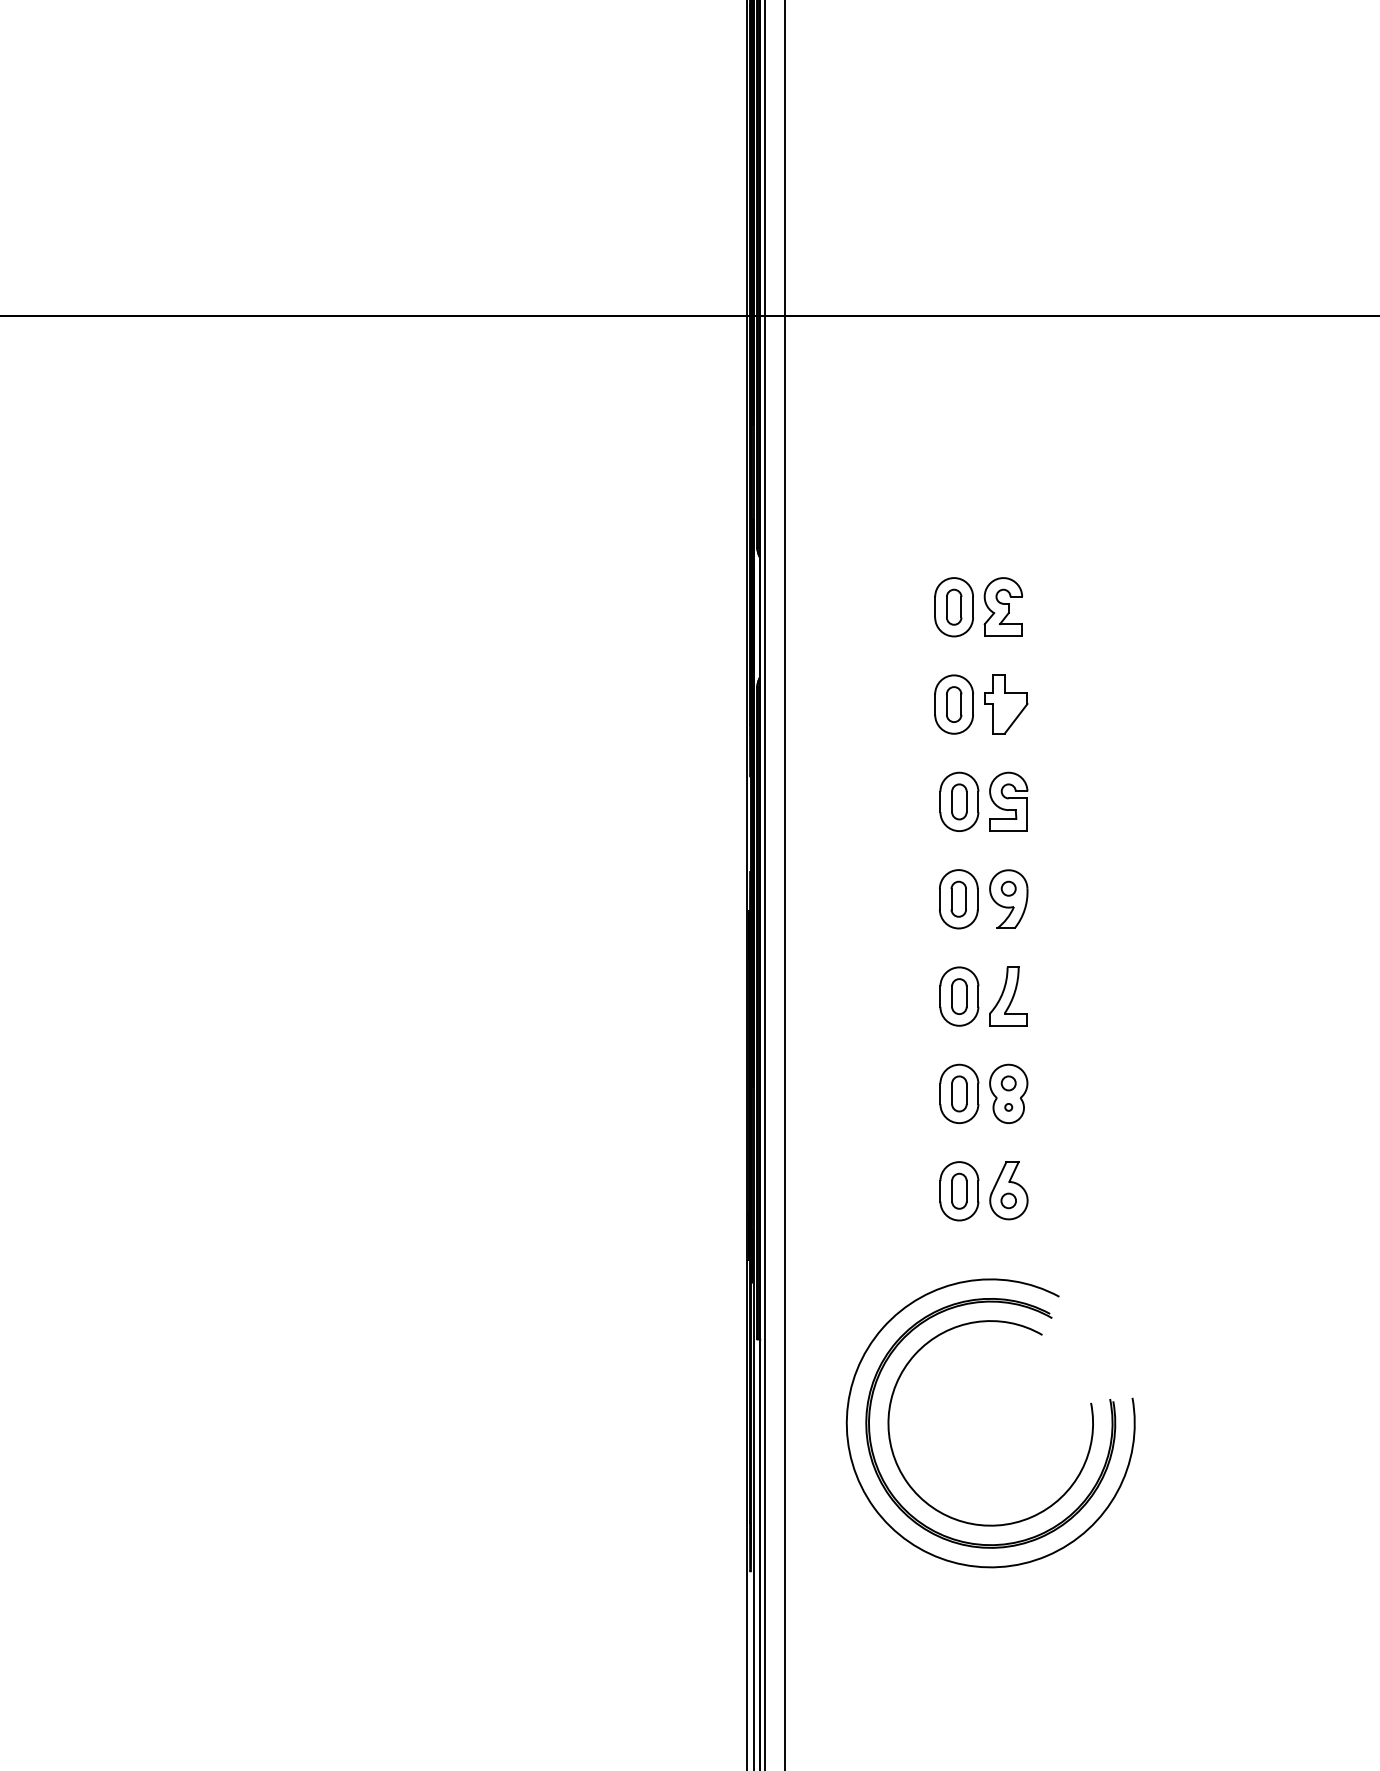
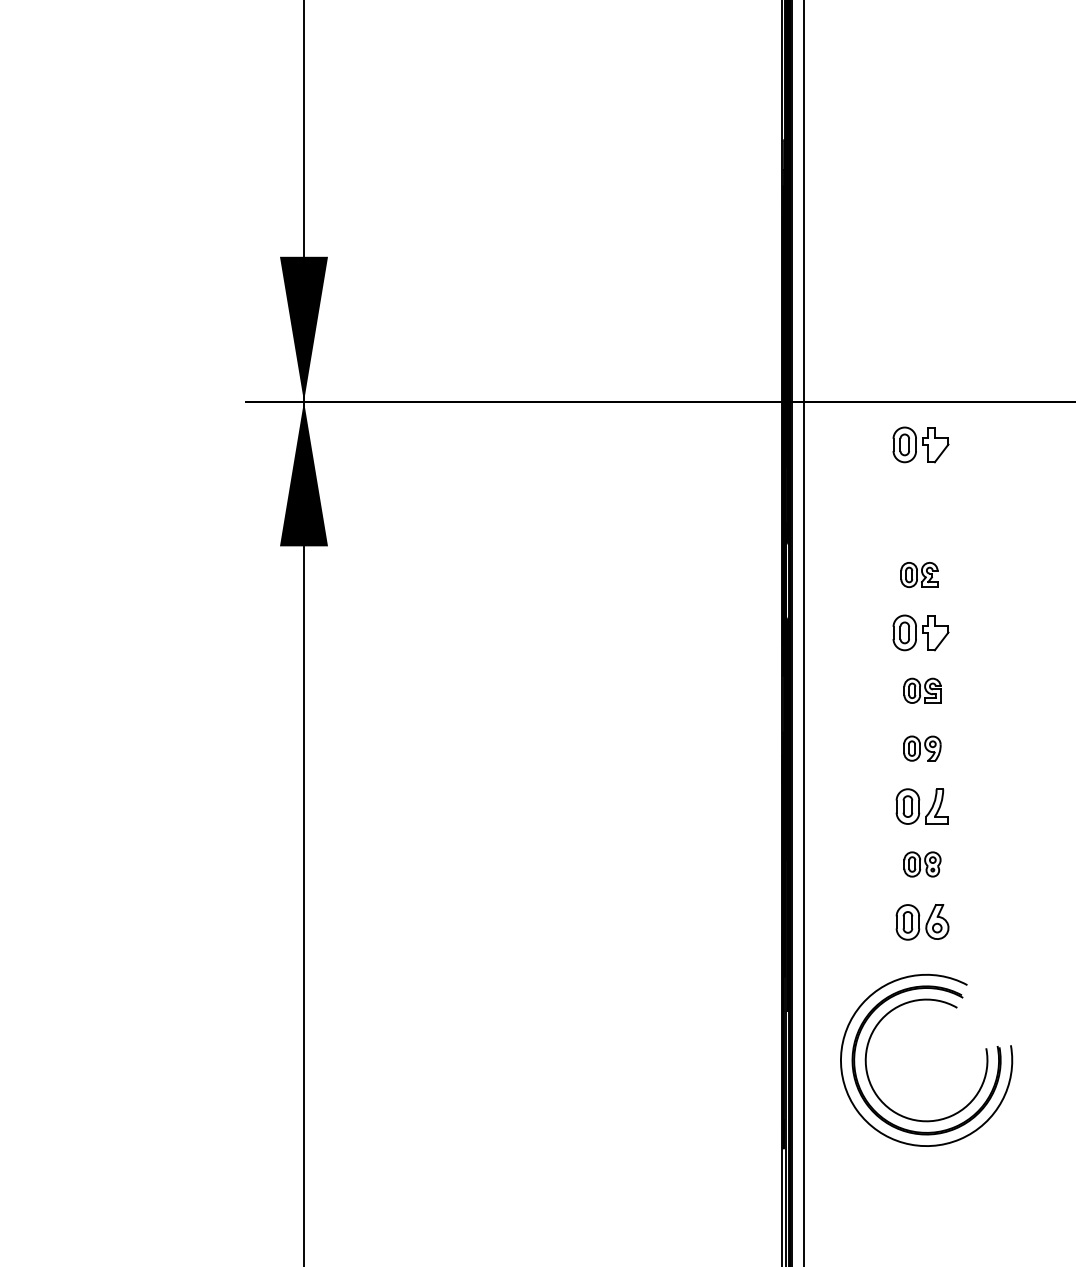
part: (980, 387) -> (920, 444), added
part: (978, 606) -> (919, 574), size x0.7
part: (983, 801) -> (922, 690), size x0.7
part: (983, 898) -> (922, 748), size x0.7
part: (983, 1093) -> (922, 864), size x0.7

